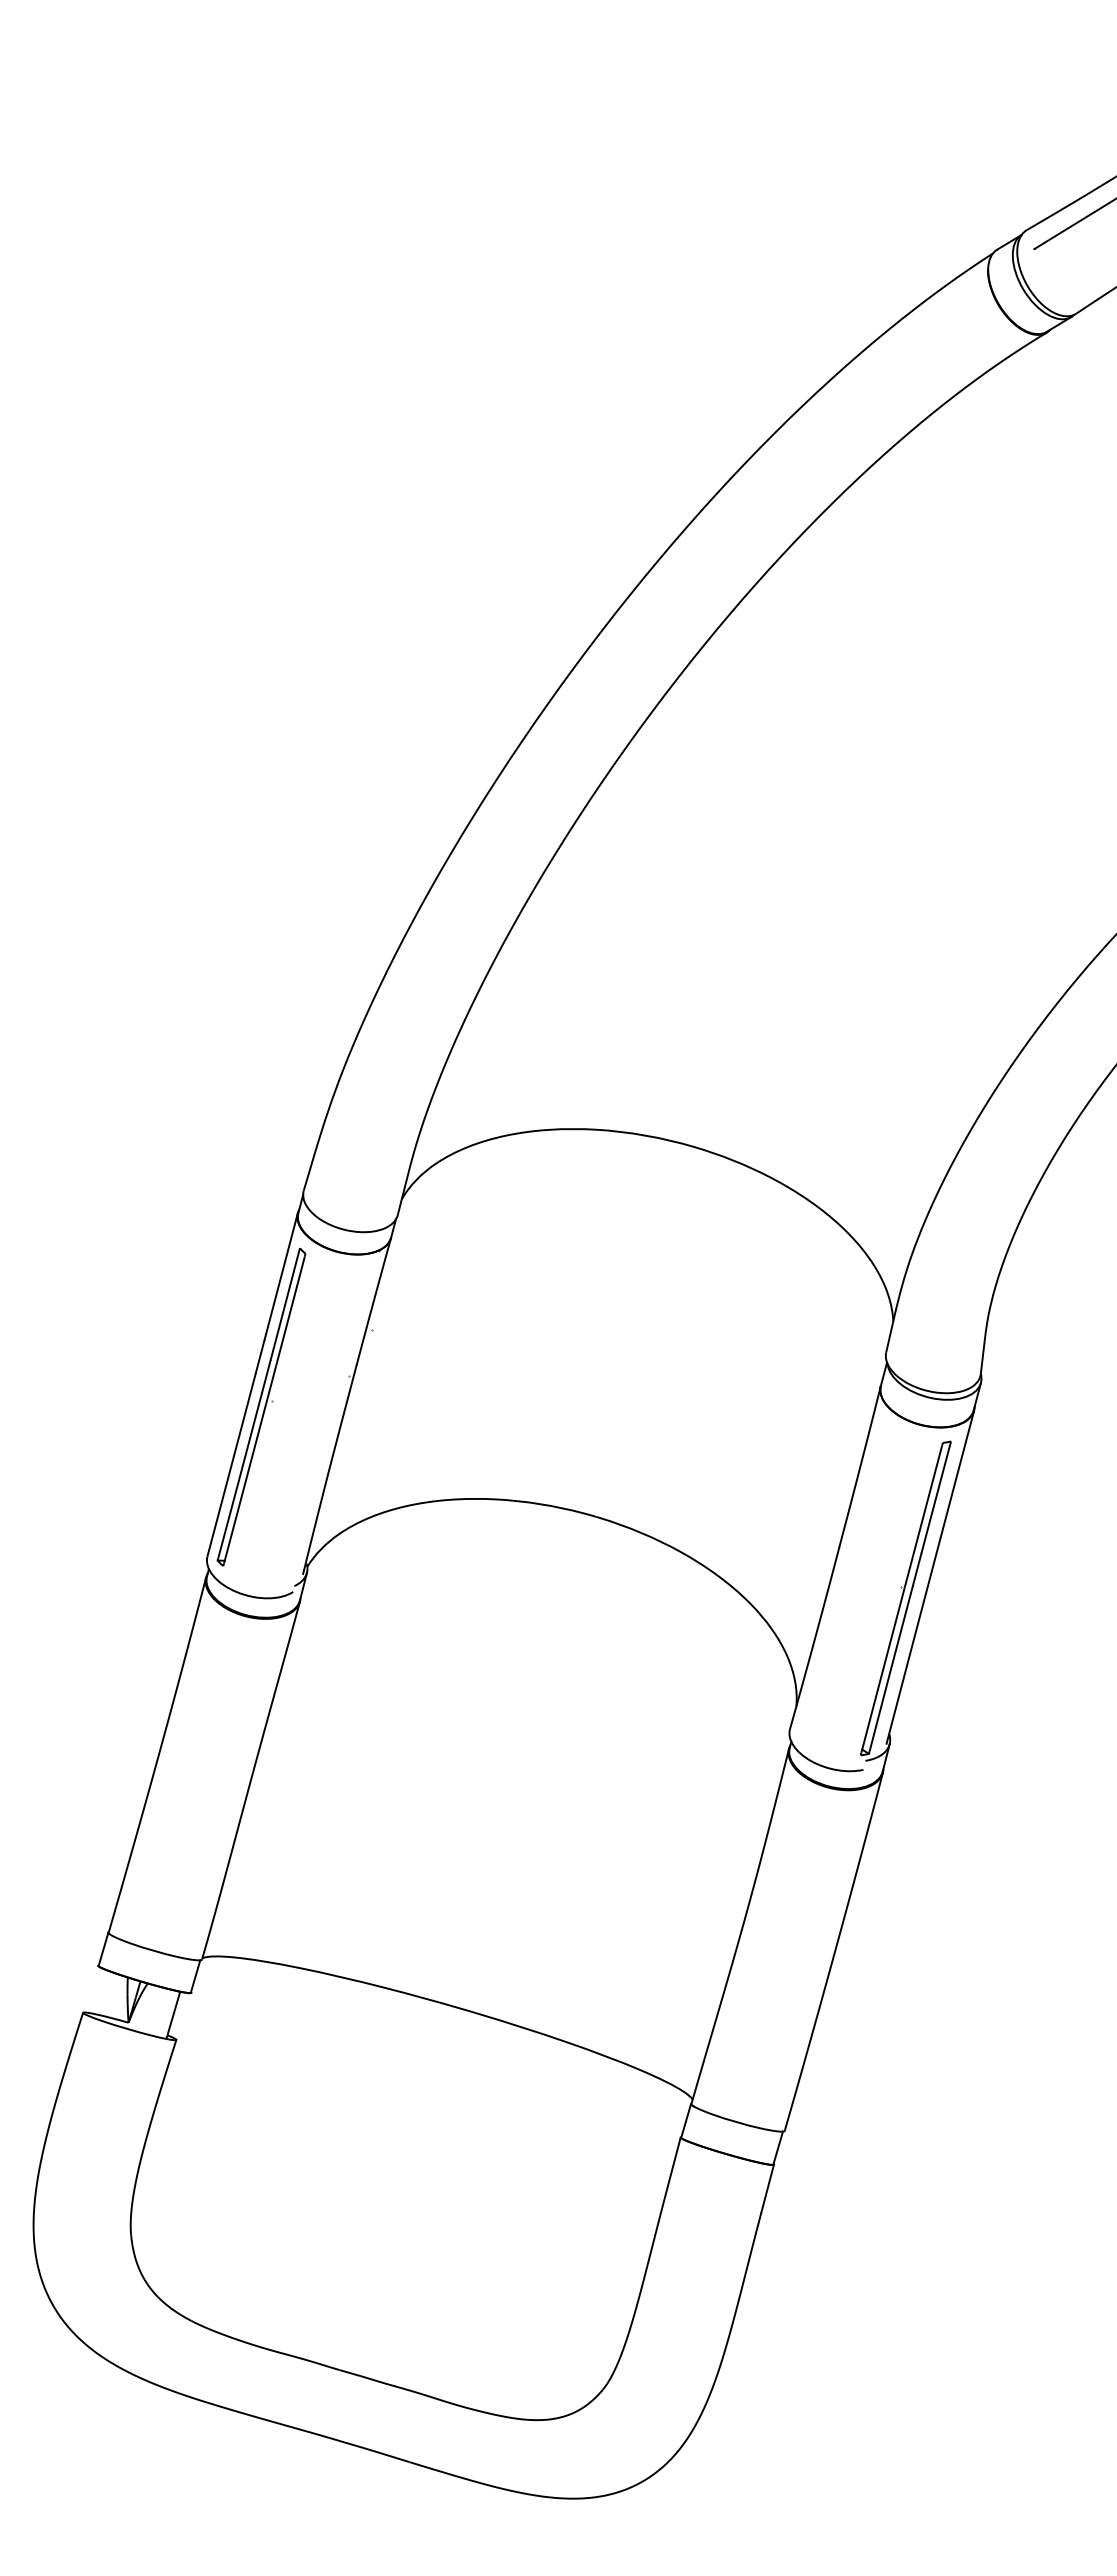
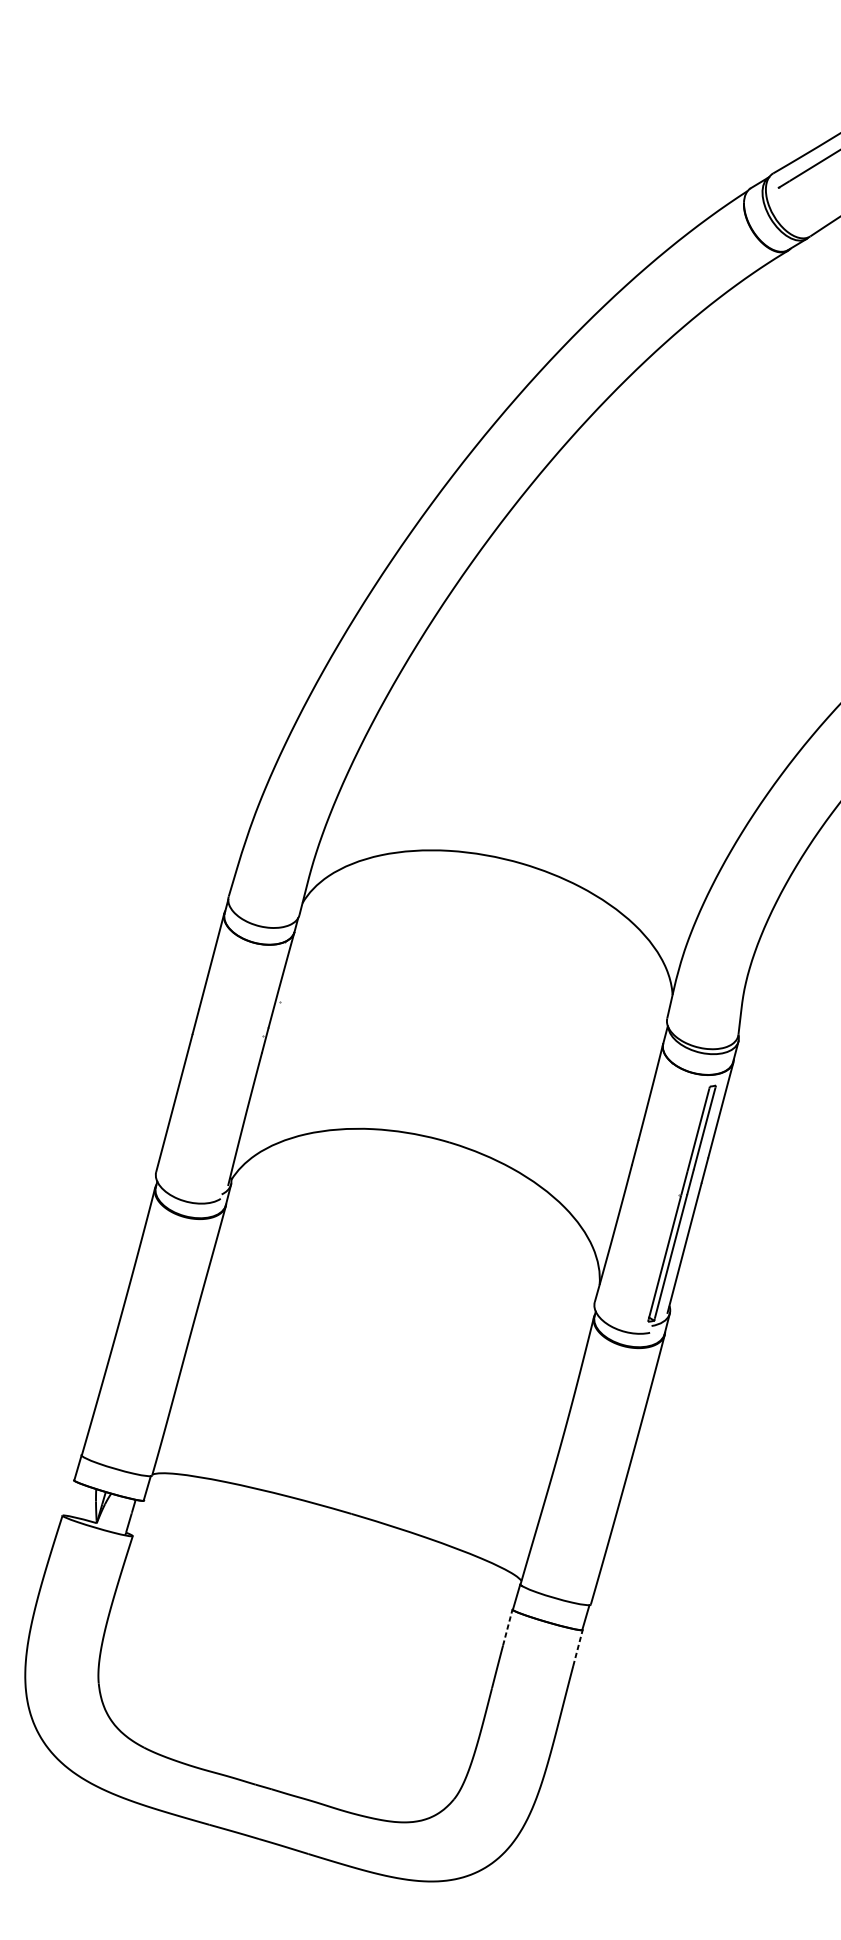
part: (261, 1406) -> (196, 1059), removed
line: (674, 2161) -> (507, 1627), solid -> dashed
line: (767, 2188) -> (577, 1647), solid -> dashed

